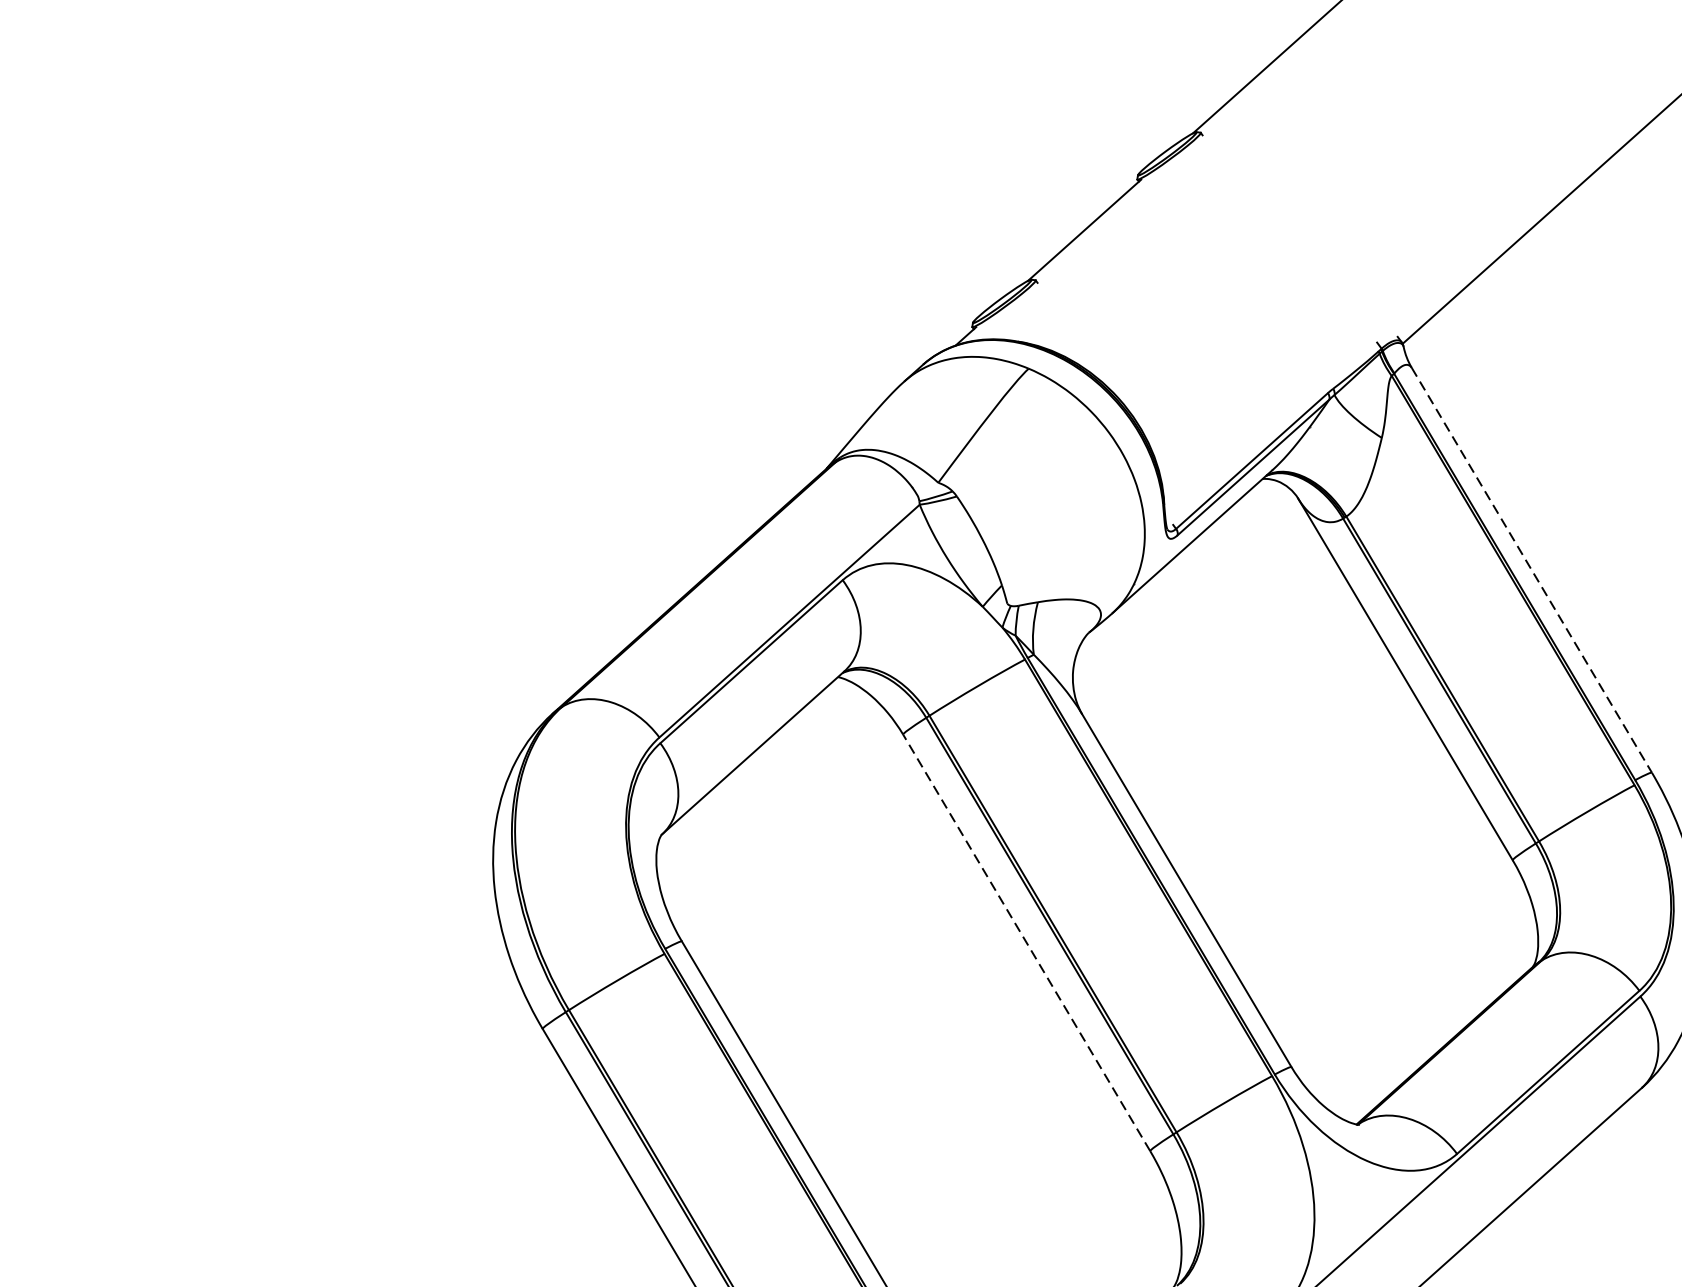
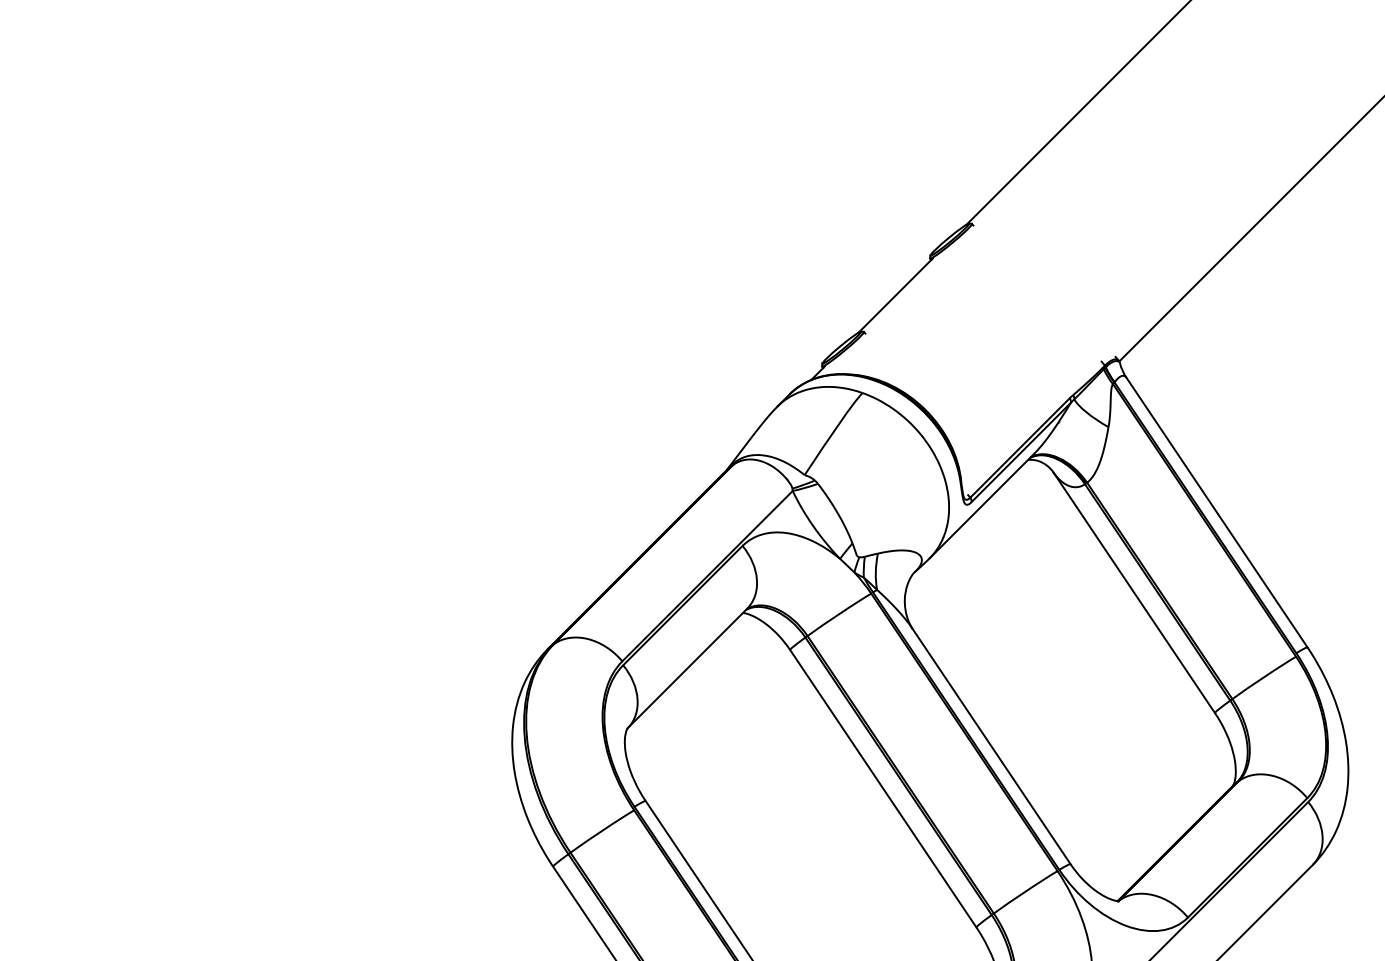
line: (1532, 570) -> (1217, 512), dashed -> solid
line: (1027, 942) -> (883, 788), dashed -> solid

